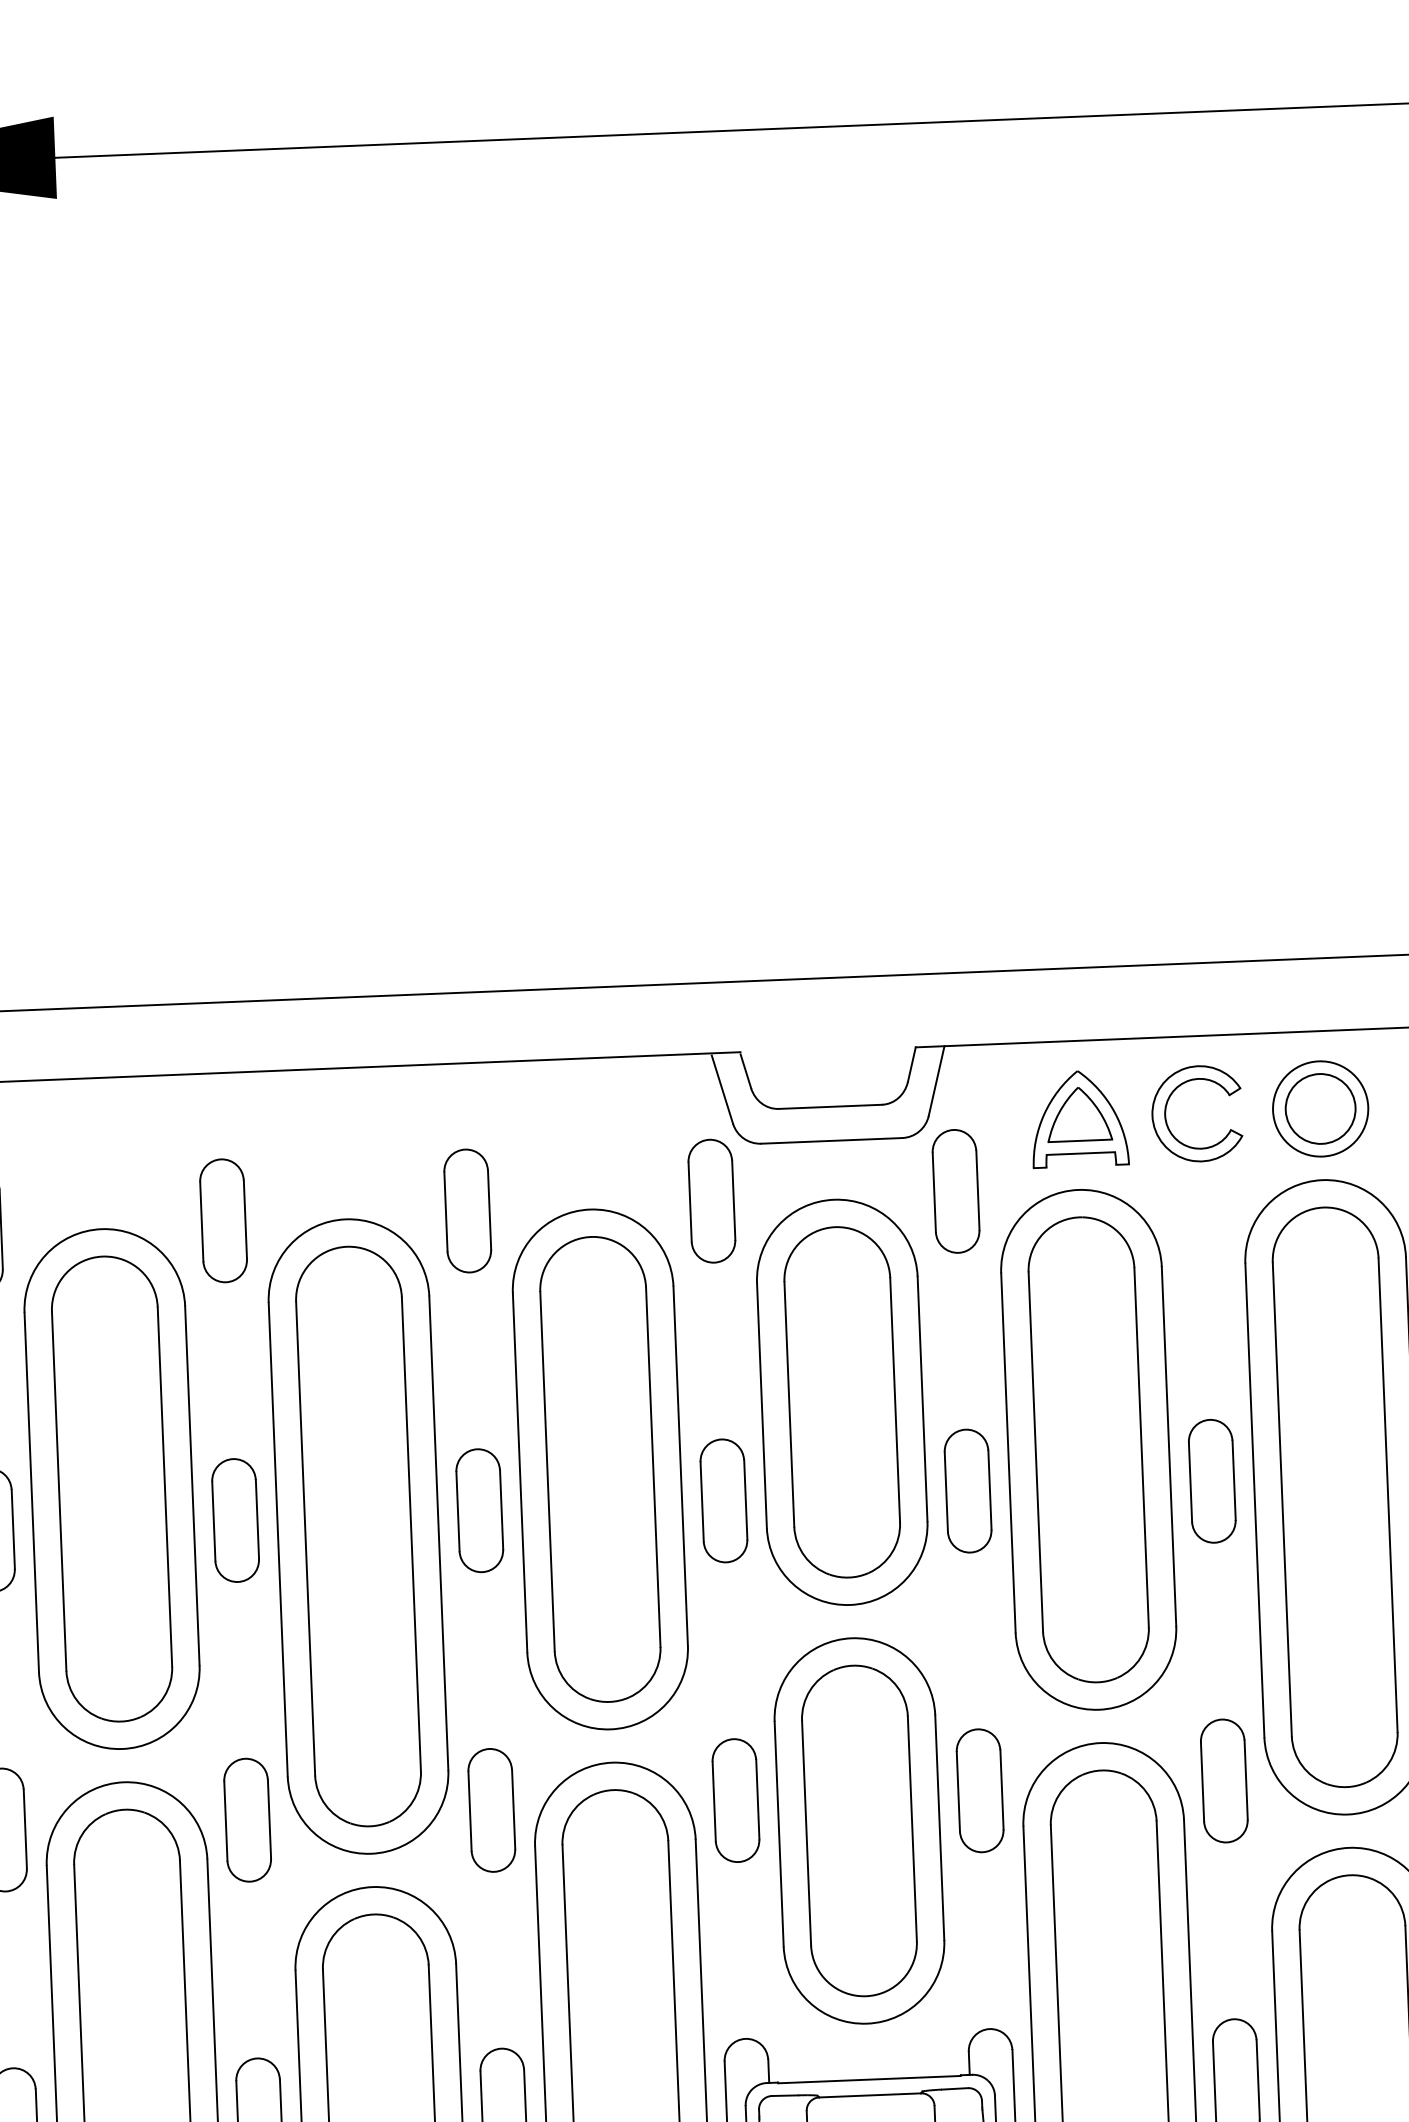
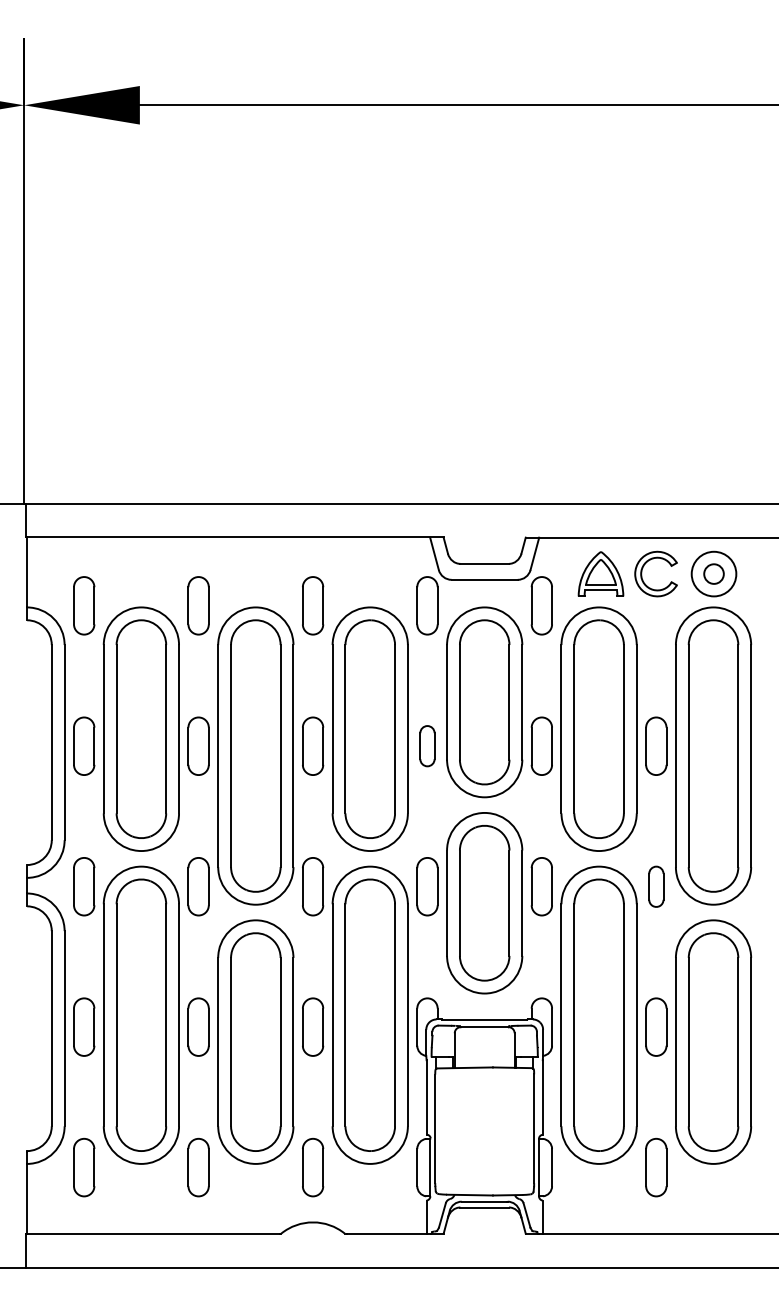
circle: (1319, 1107) -> (713, 573), size x0.6
part: (723, 1499) -> (427, 745), size x0.7
part: (1224, 1780) -> (656, 886), size x0.7

